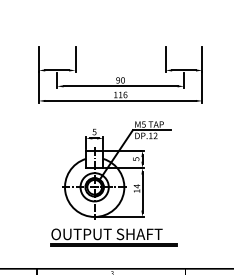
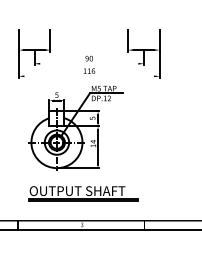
line: (120, 86) -> (89, 63), removed
line: (120, 101) -> (89, 76), removed
part: (116, 170) -> (75, 128), moved

